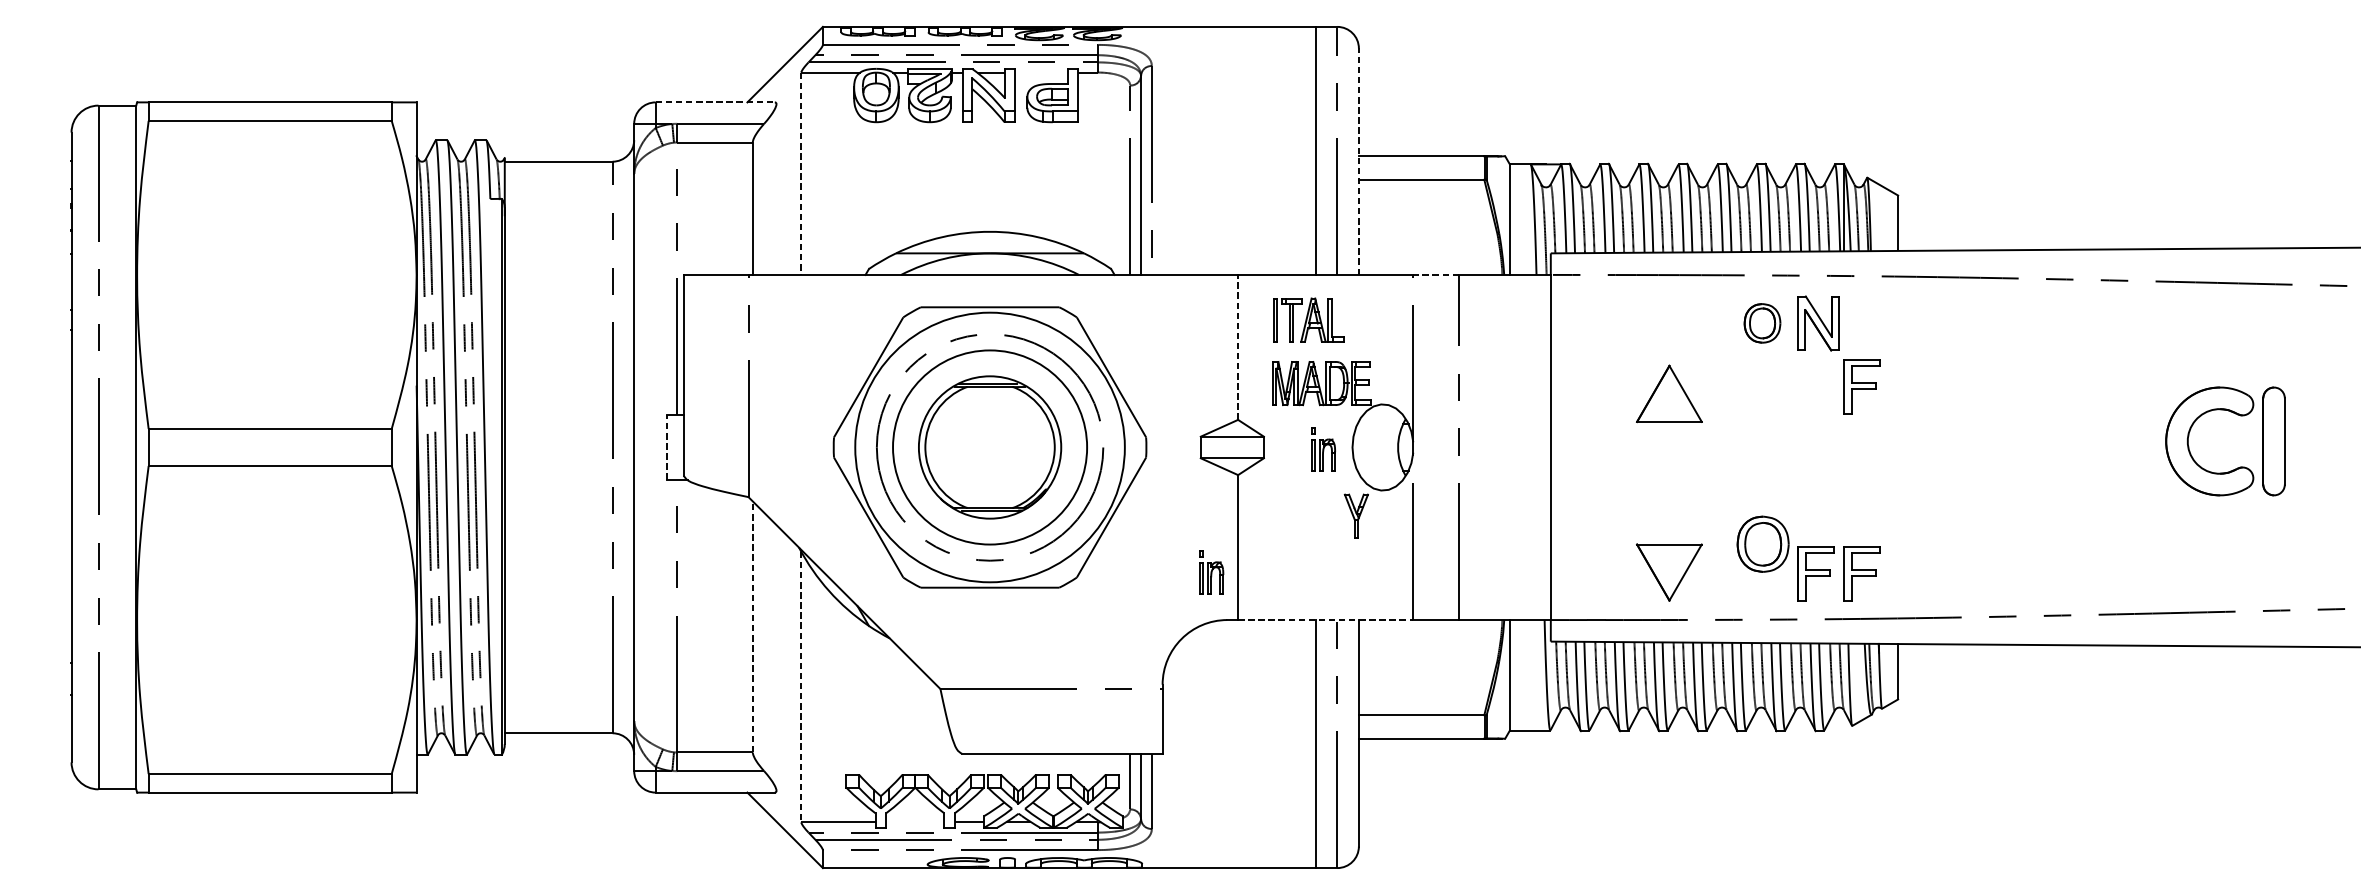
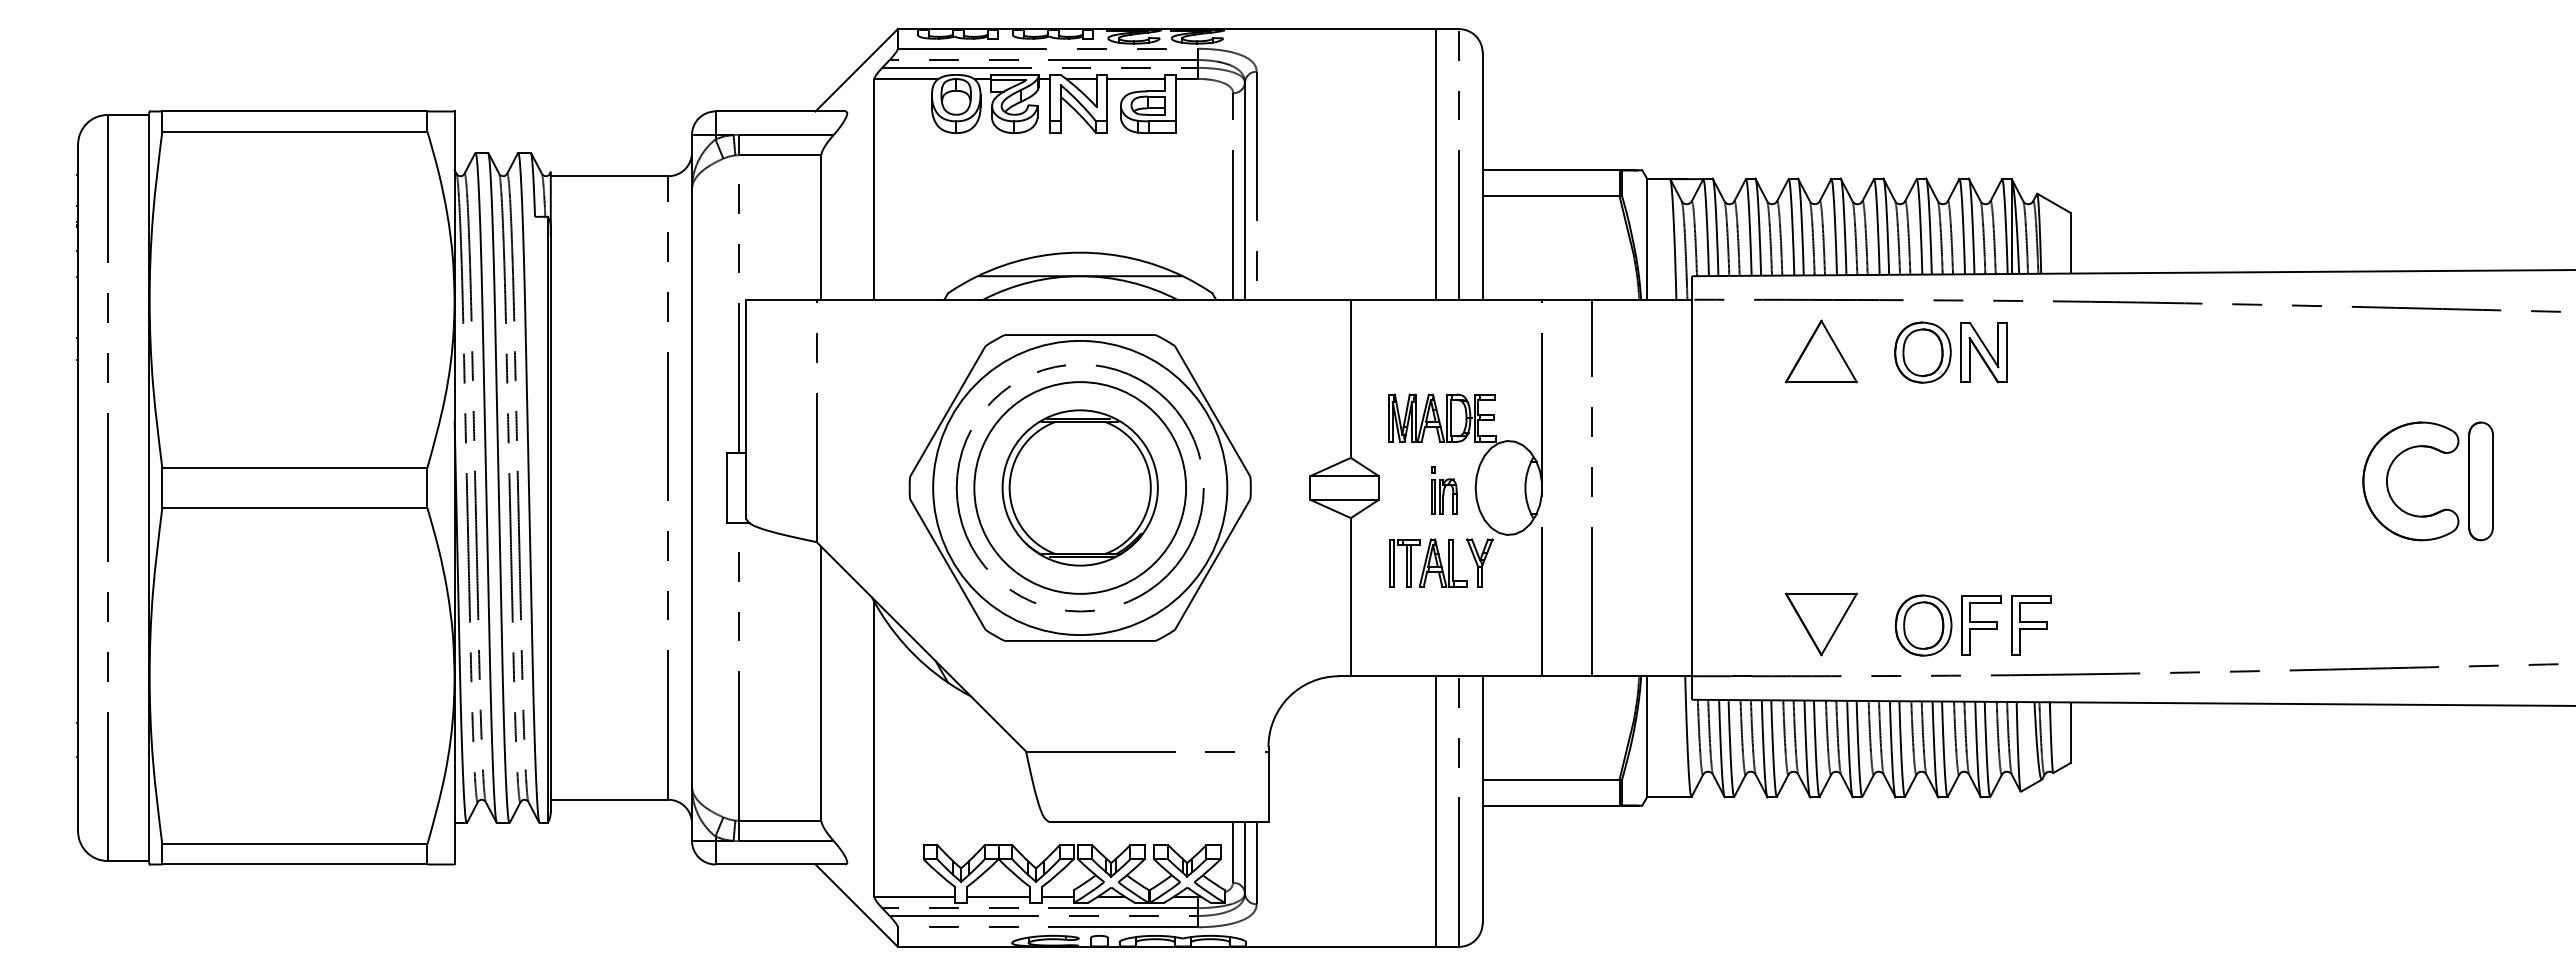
line: (1041, 72) -> (1136, 78), added
line: (715, 102) -> (780, 111), dashed -> solid
line: (1358, 161) -> (1482, 176), dashed -> solid
line: (801, 173) -> (874, 189), dashed -> solid
line: (1435, 274) -> (1566, 299), dashed -> solid
part: (1309, 319) -> (1428, 562), moved
part: (1762, 323) -> (1922, 352), size x1.43
line: (1237, 347) -> (1350, 378), dashed -> solid
part: (1861, 386) -> (2031, 421), removed
part: (1669, 393) -> (1821, 351), moved
line: (666, 447) -> (727, 487), dashed -> solid
part: (1762, 544) -> (1923, 625), moved
part: (1212, 572) -> (1322, 624), removed
line: (1325, 620) -> (1446, 676), dashed -> solid
line: (752, 626) -> (821, 683), dashed -> solid
line: (801, 687) -> (874, 749), dashed -> solid
line: (915, 822) -> (998, 897), added

